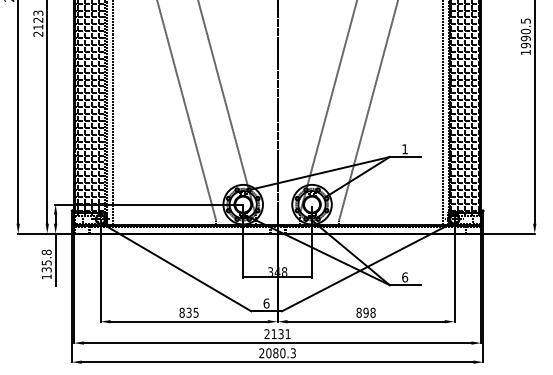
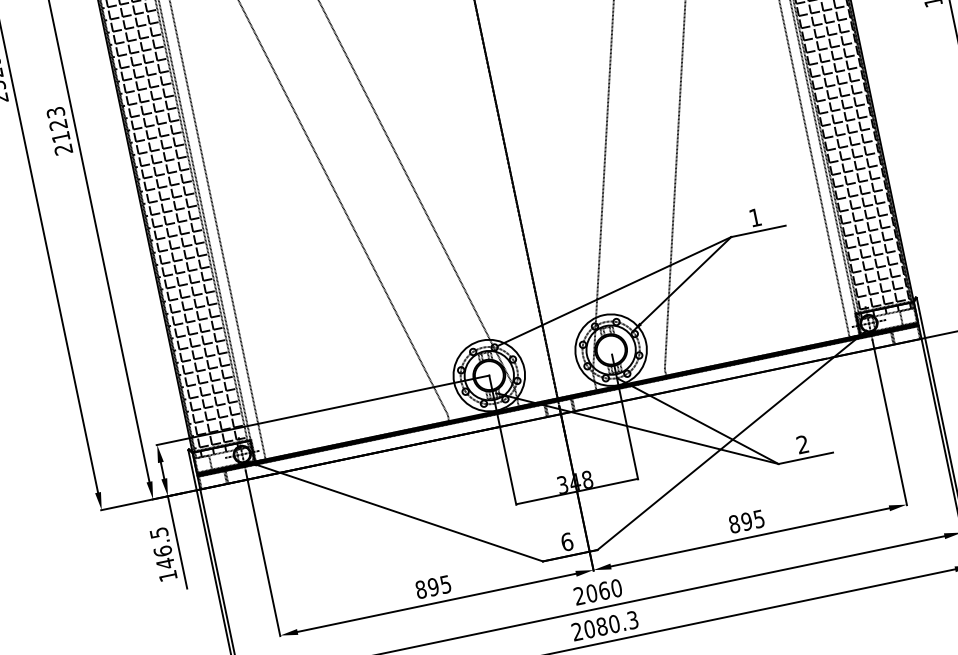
text: (46, 260) -> (161, 547), 135.8 -> 146.5
text: (405, 277) -> (803, 444), 6 -> 2
text: (188, 312) -> (432, 586), 835 -> 895
text: (372, 312) -> (758, 518), 898 -> 895
text: (280, 334) -> (603, 591), 2131 -> 2060

